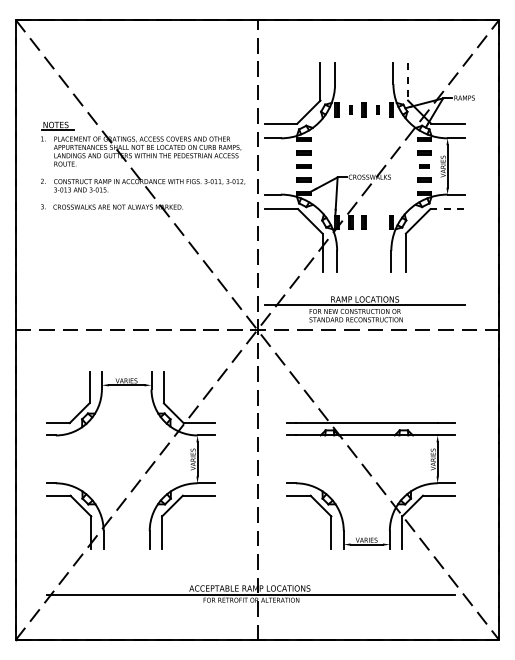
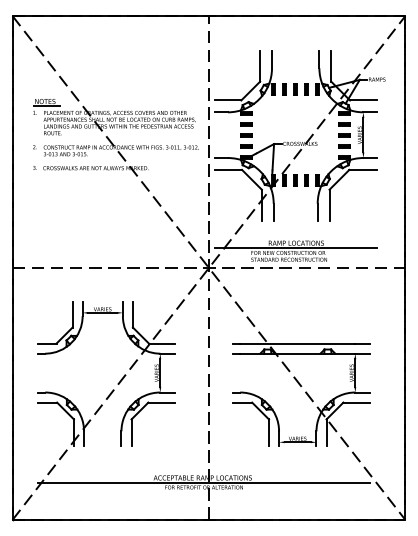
line: (408, 81) -> (331, 66), dashed -> solid
part: (350, 109) -> (284, 88), size x1.67
part: (377, 109) -> (306, 88), size x1.67
part: (424, 166) -> (344, 135), size x1.67
line: (447, 209) -> (363, 170), dashed -> solid
part: (377, 222) -> (306, 180), added

